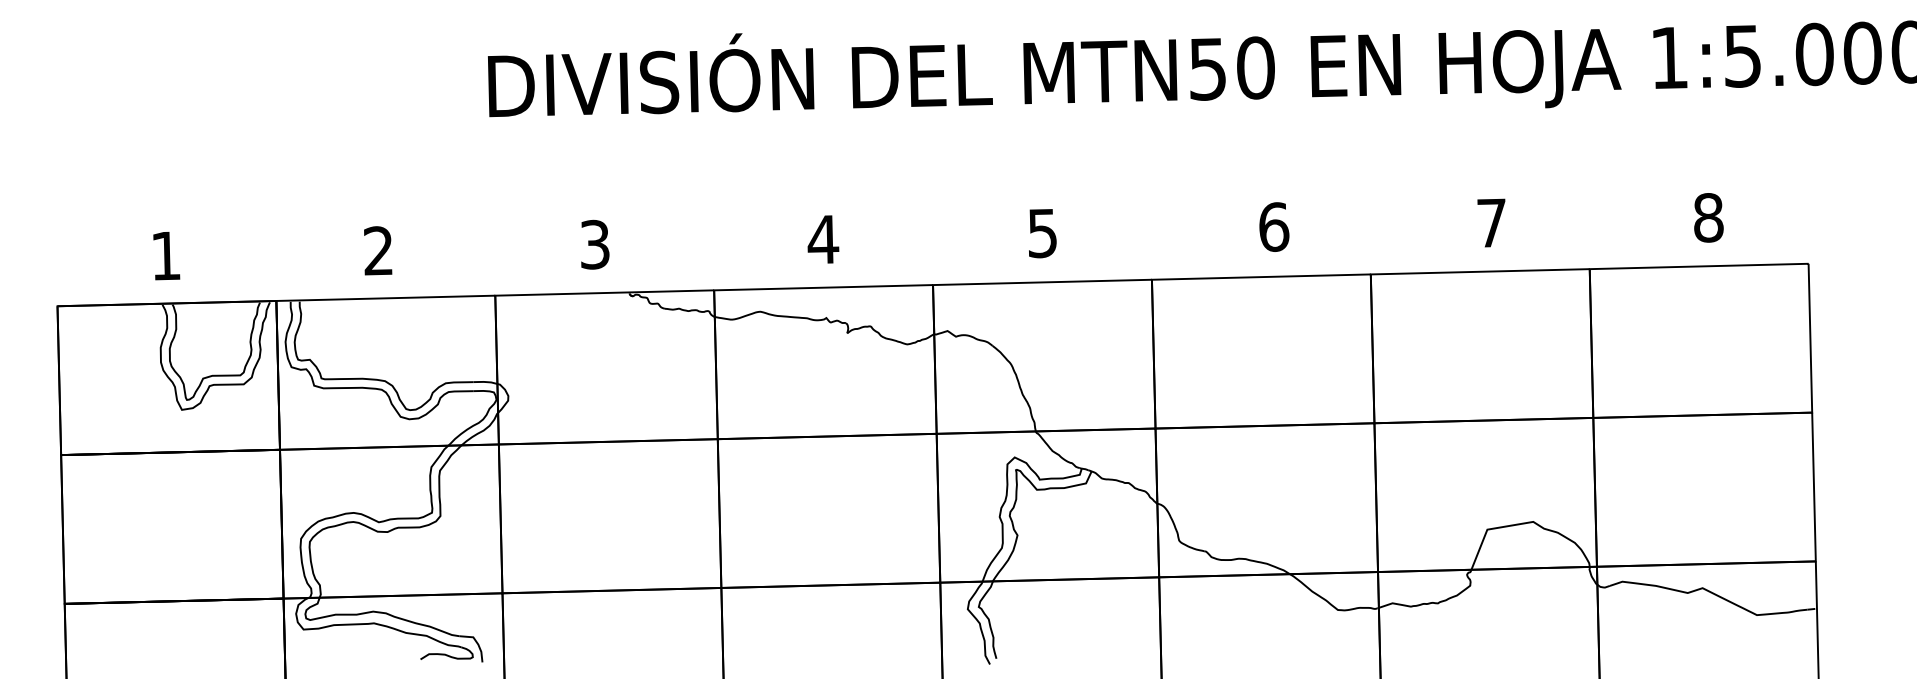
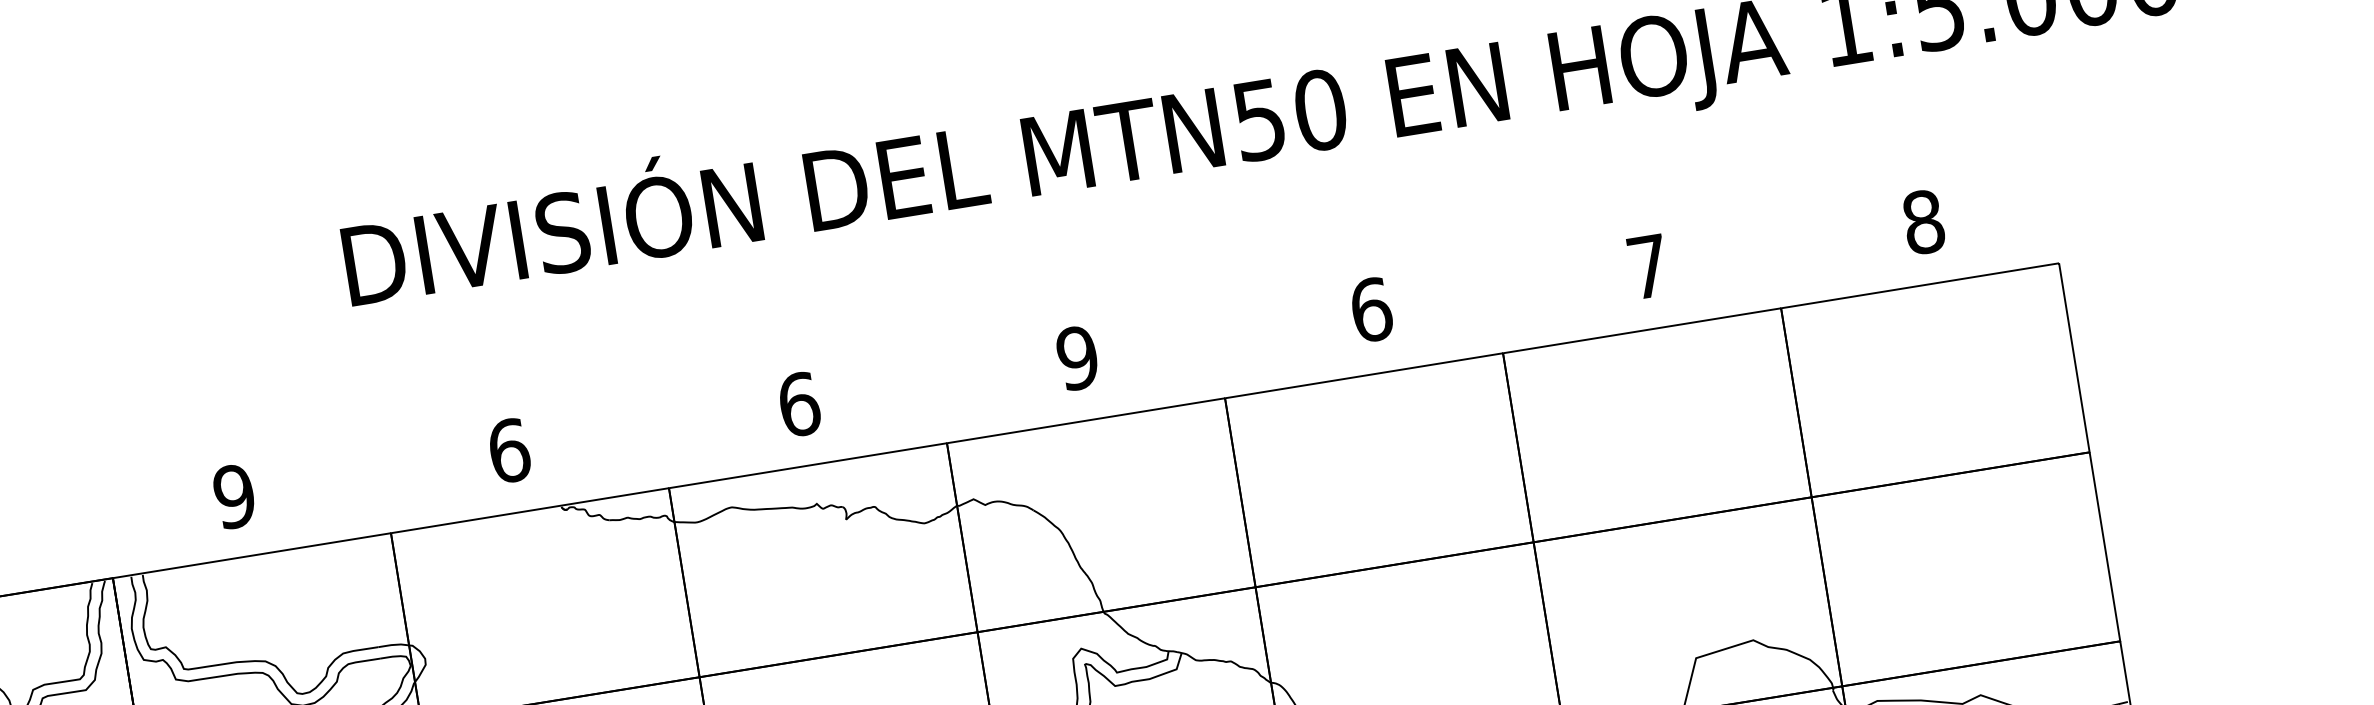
text: (1042, 232) -> (1077, 357), 5 -> 9
text: (823, 239) -> (799, 404), 4 -> 6
text: (595, 244) -> (509, 450), 3 -> 6
text: (378, 250) -> (234, 496), 2 -> 9

